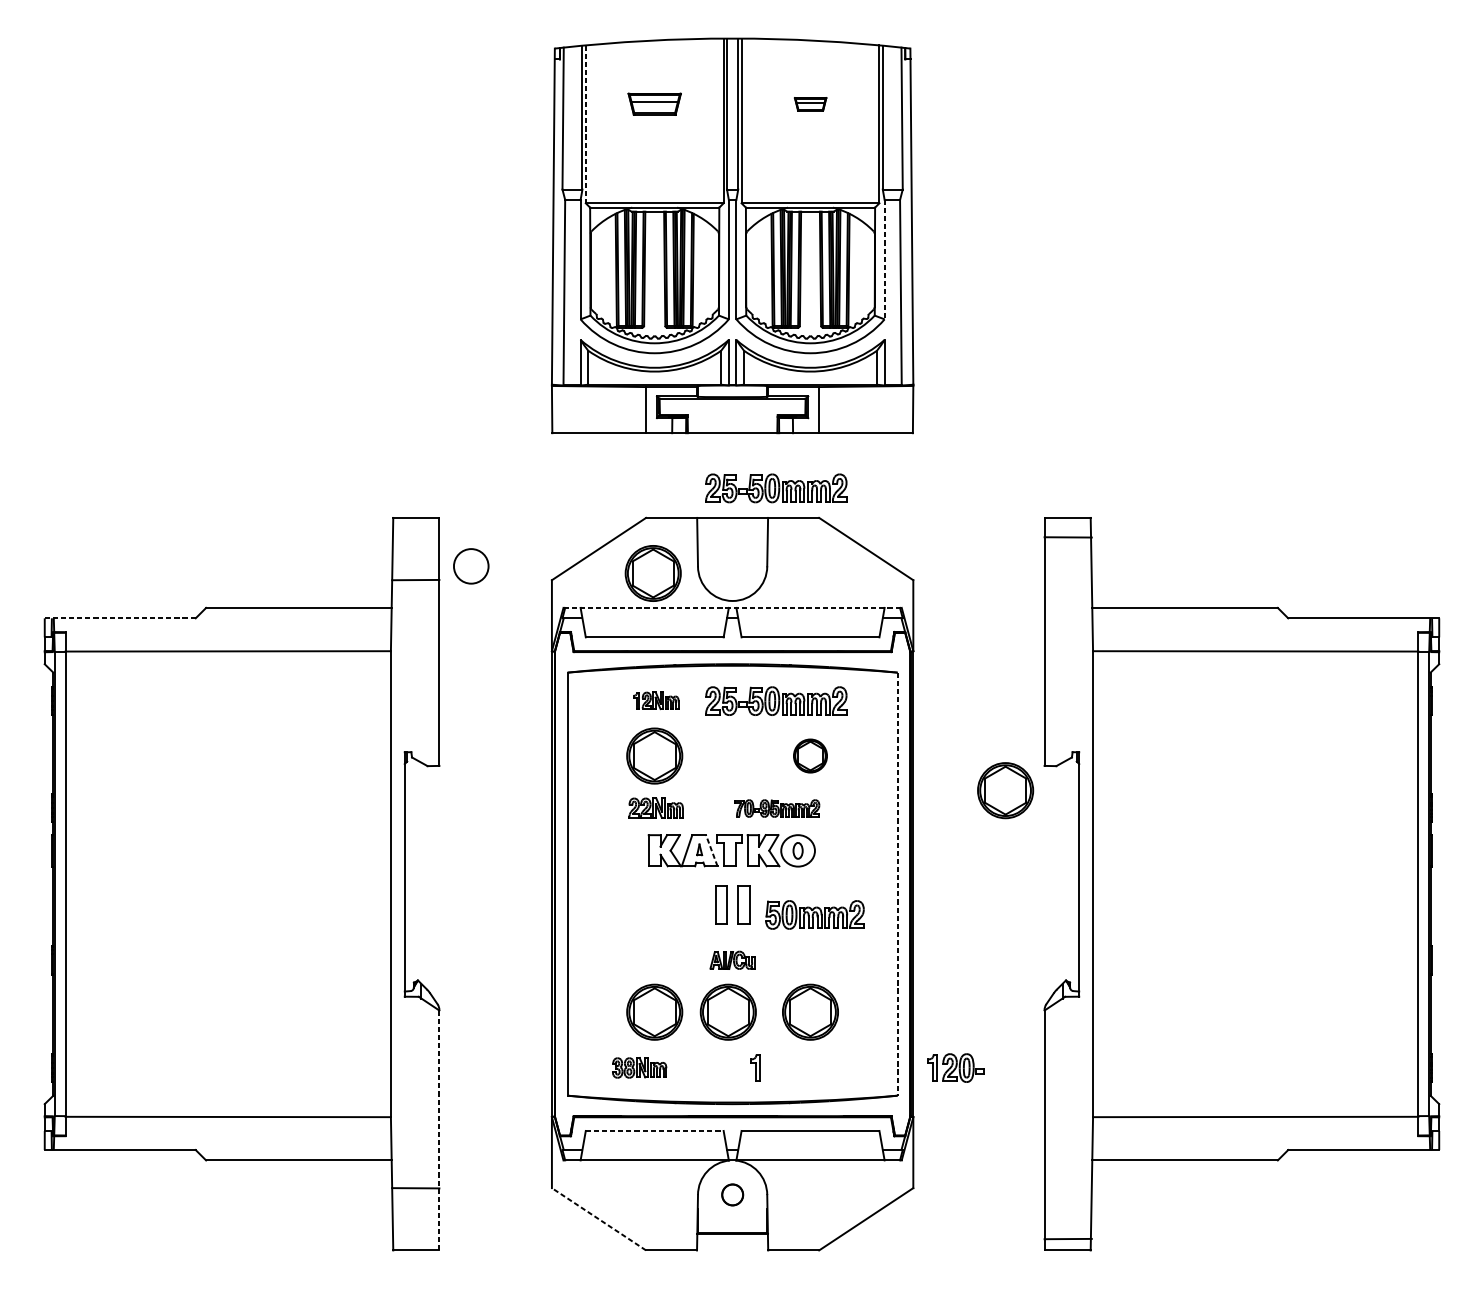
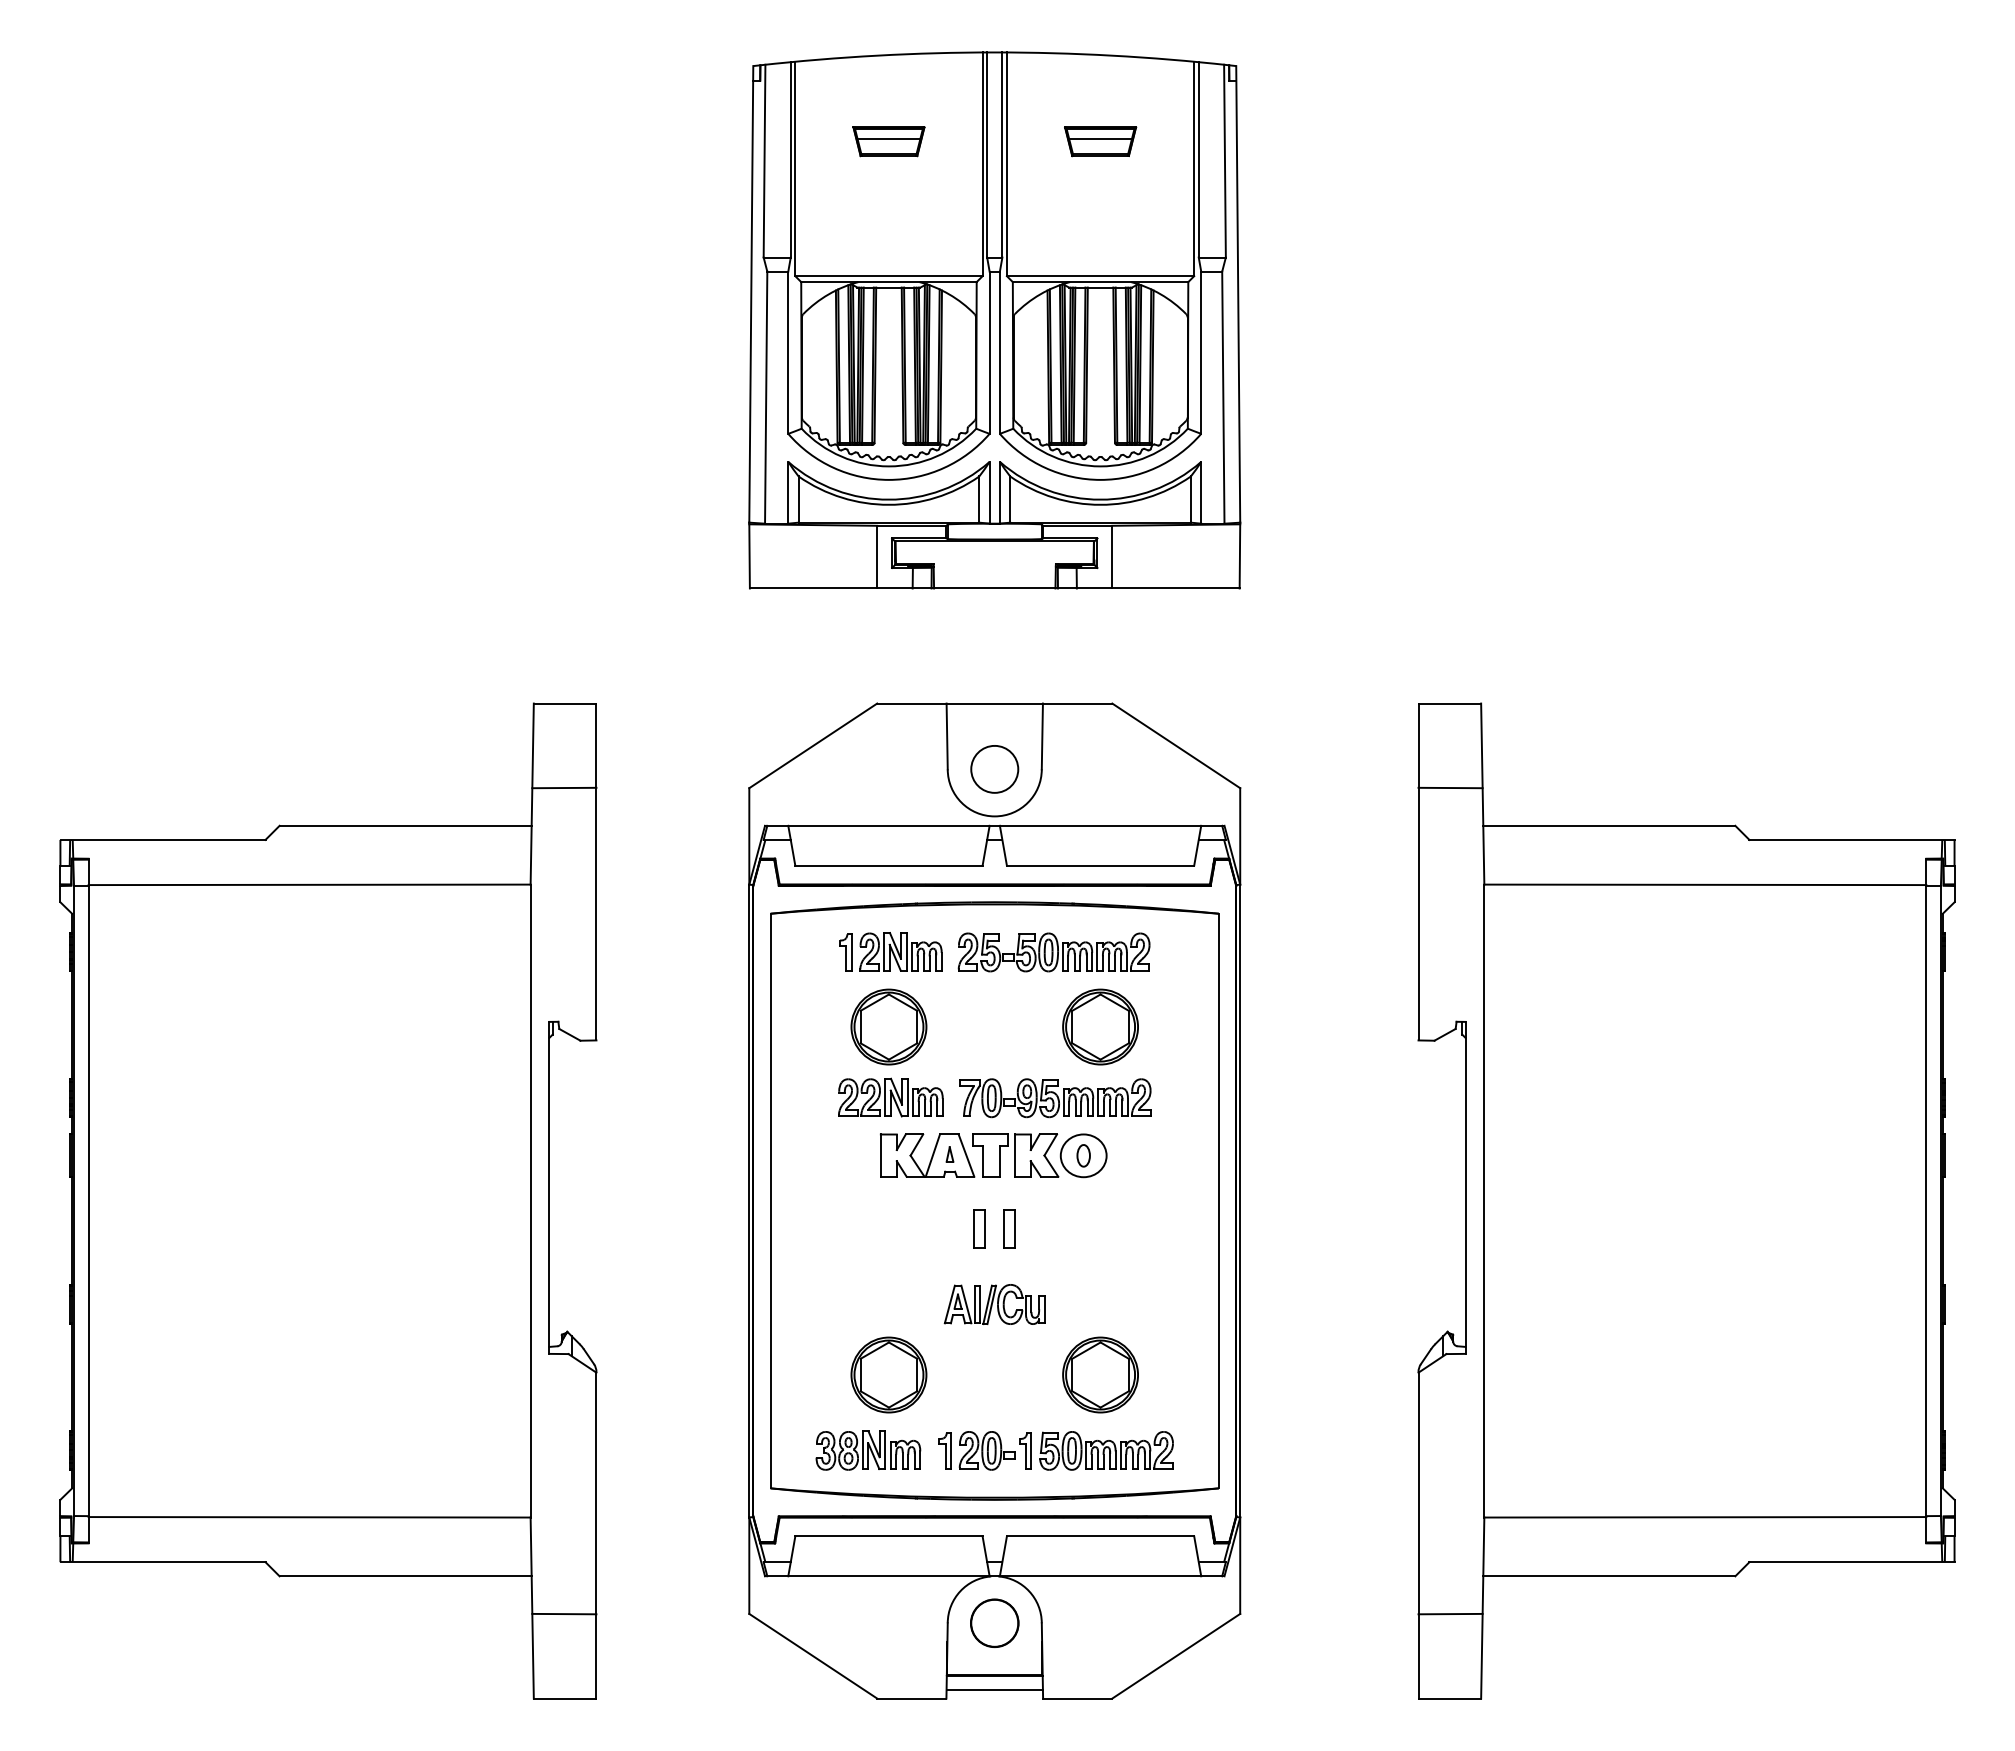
part: (810, 104) -> (1100, 141), size x1.67
line: (585, 124) -> (795, 169), dashed -> solid
line: (884, 260) -> (1201, 353), dashed -> solid
part: (775, 488) -> (1053, 663), removed
line: (1068, 537) -> (1450, 787), moved
part: (471, 566) -> (994, 769), moved
part: (652, 573) -> (886, 778), removed
line: (732, 607) -> (994, 825), dashed -> solid
line: (120, 617) -> (163, 839), dashed -> solid
part: (655, 700) -> (890, 951), size x1.67
part: (810, 755) -> (1100, 1026), size x1.67
part: (1005, 790) -> (1365, 1073), removed
part: (655, 807) -> (890, 1097), size x1.43
part: (777, 808) -> (1055, 1098), size x1.67
line: (711, 850) -> (966, 1155), dashed -> solid
line: (897, 884) -> (1218, 1201), dashed -> solid
part: (721, 904) -> (979, 1228), size x0.71
part: (743, 904) -> (1009, 1228), size x0.71
part: (814, 914) -> (1106, 1450), moved
part: (732, 960) -> (994, 1304), size x1.67
part: (728, 1011) -> (988, 1374), removed
part: (639, 1067) -> (868, 1450), size x1.43
part: (955, 1067) -> (976, 1450), moved
line: (439, 1129) -> (596, 1534), dashed -> solid
line: (654, 1131) -> (888, 1536), dashed -> solid
circle: (732, 1194) -> (994, 1622), size x1.67
line: (599, 1219) -> (813, 1656), dashed -> solid
line: (1068, 1238) -> (1450, 1613), moved
line: (732, 1243) -> (994, 1689), added

